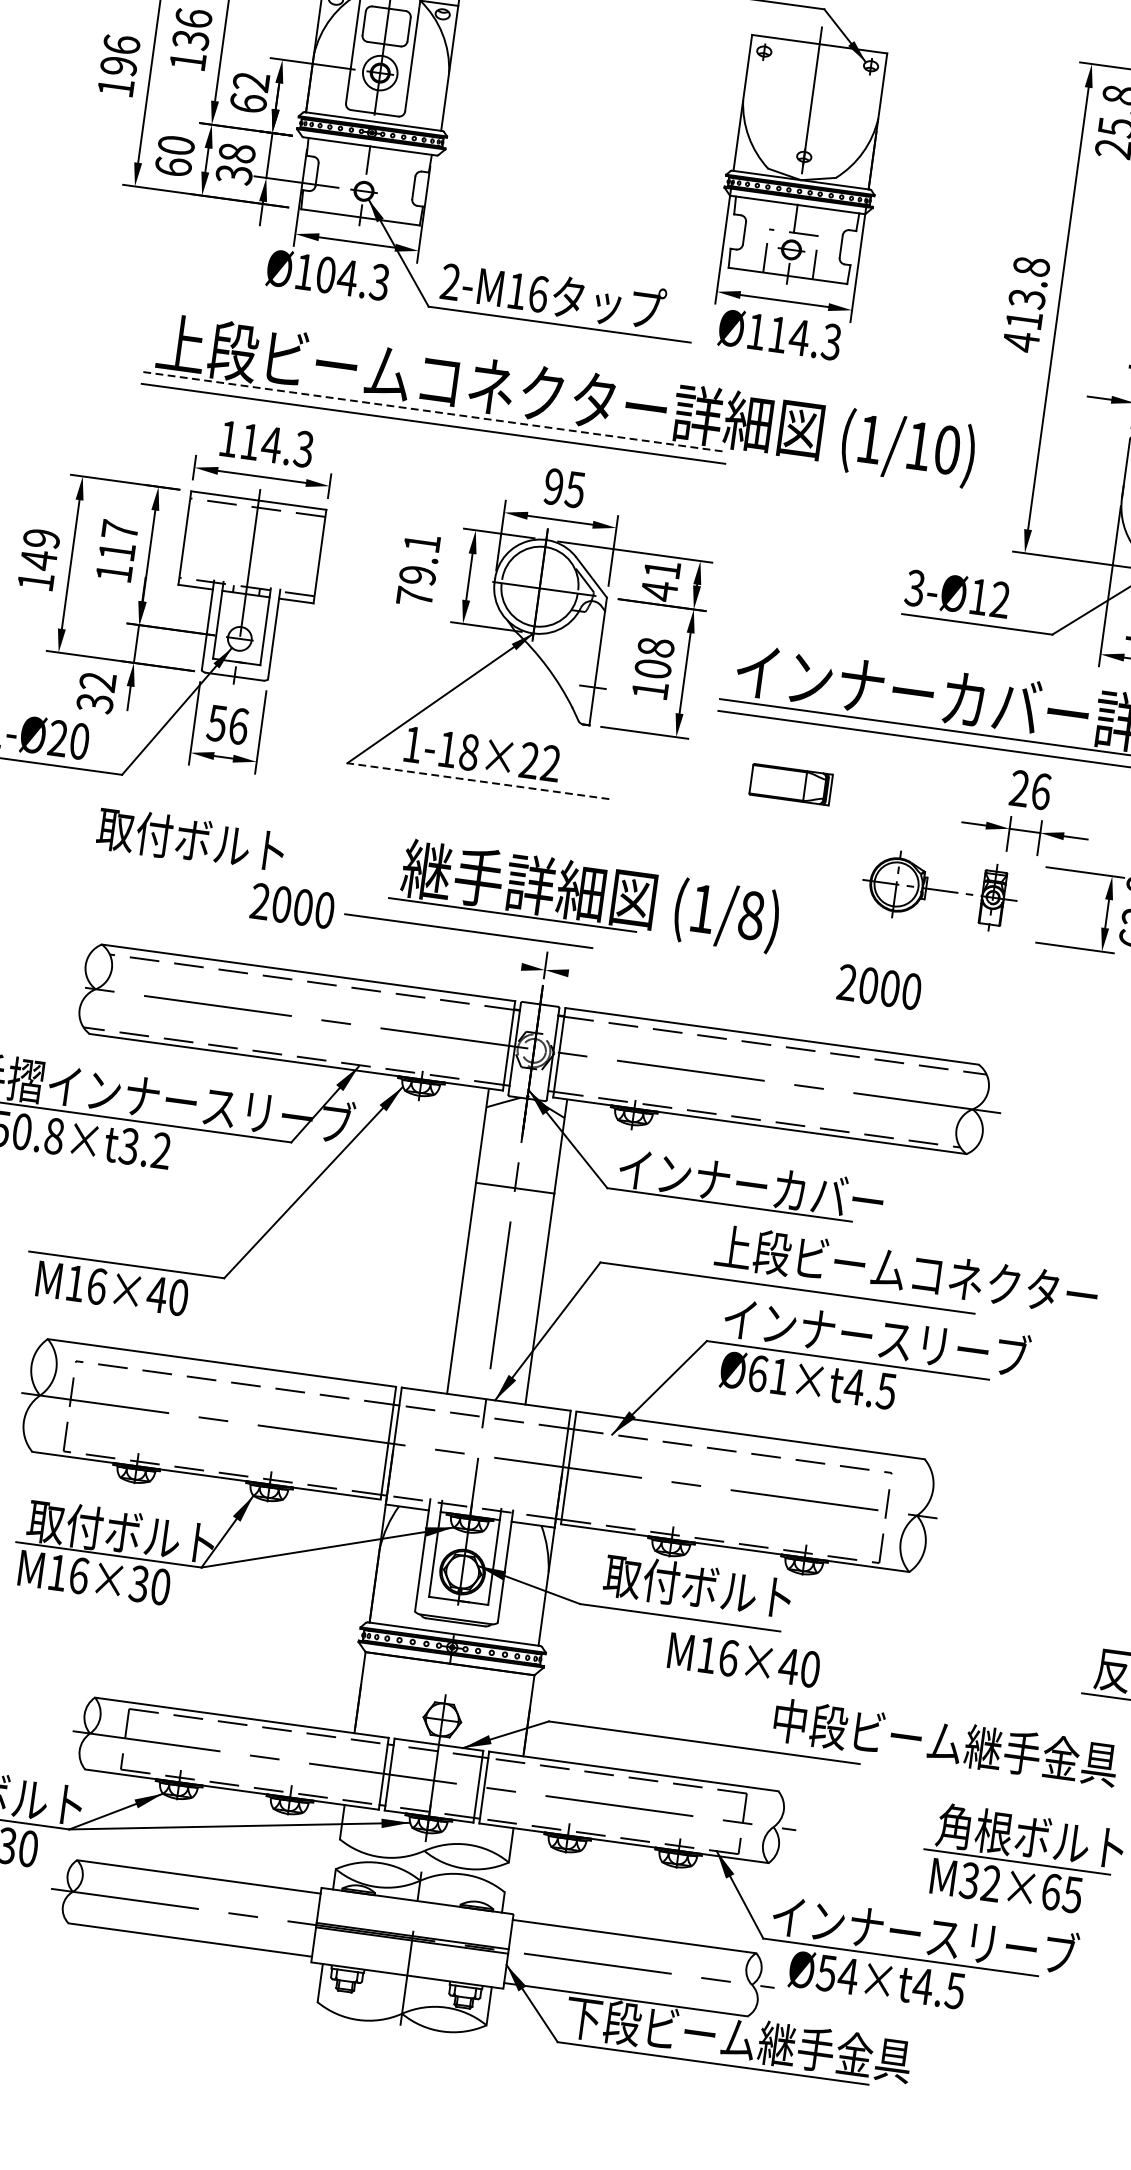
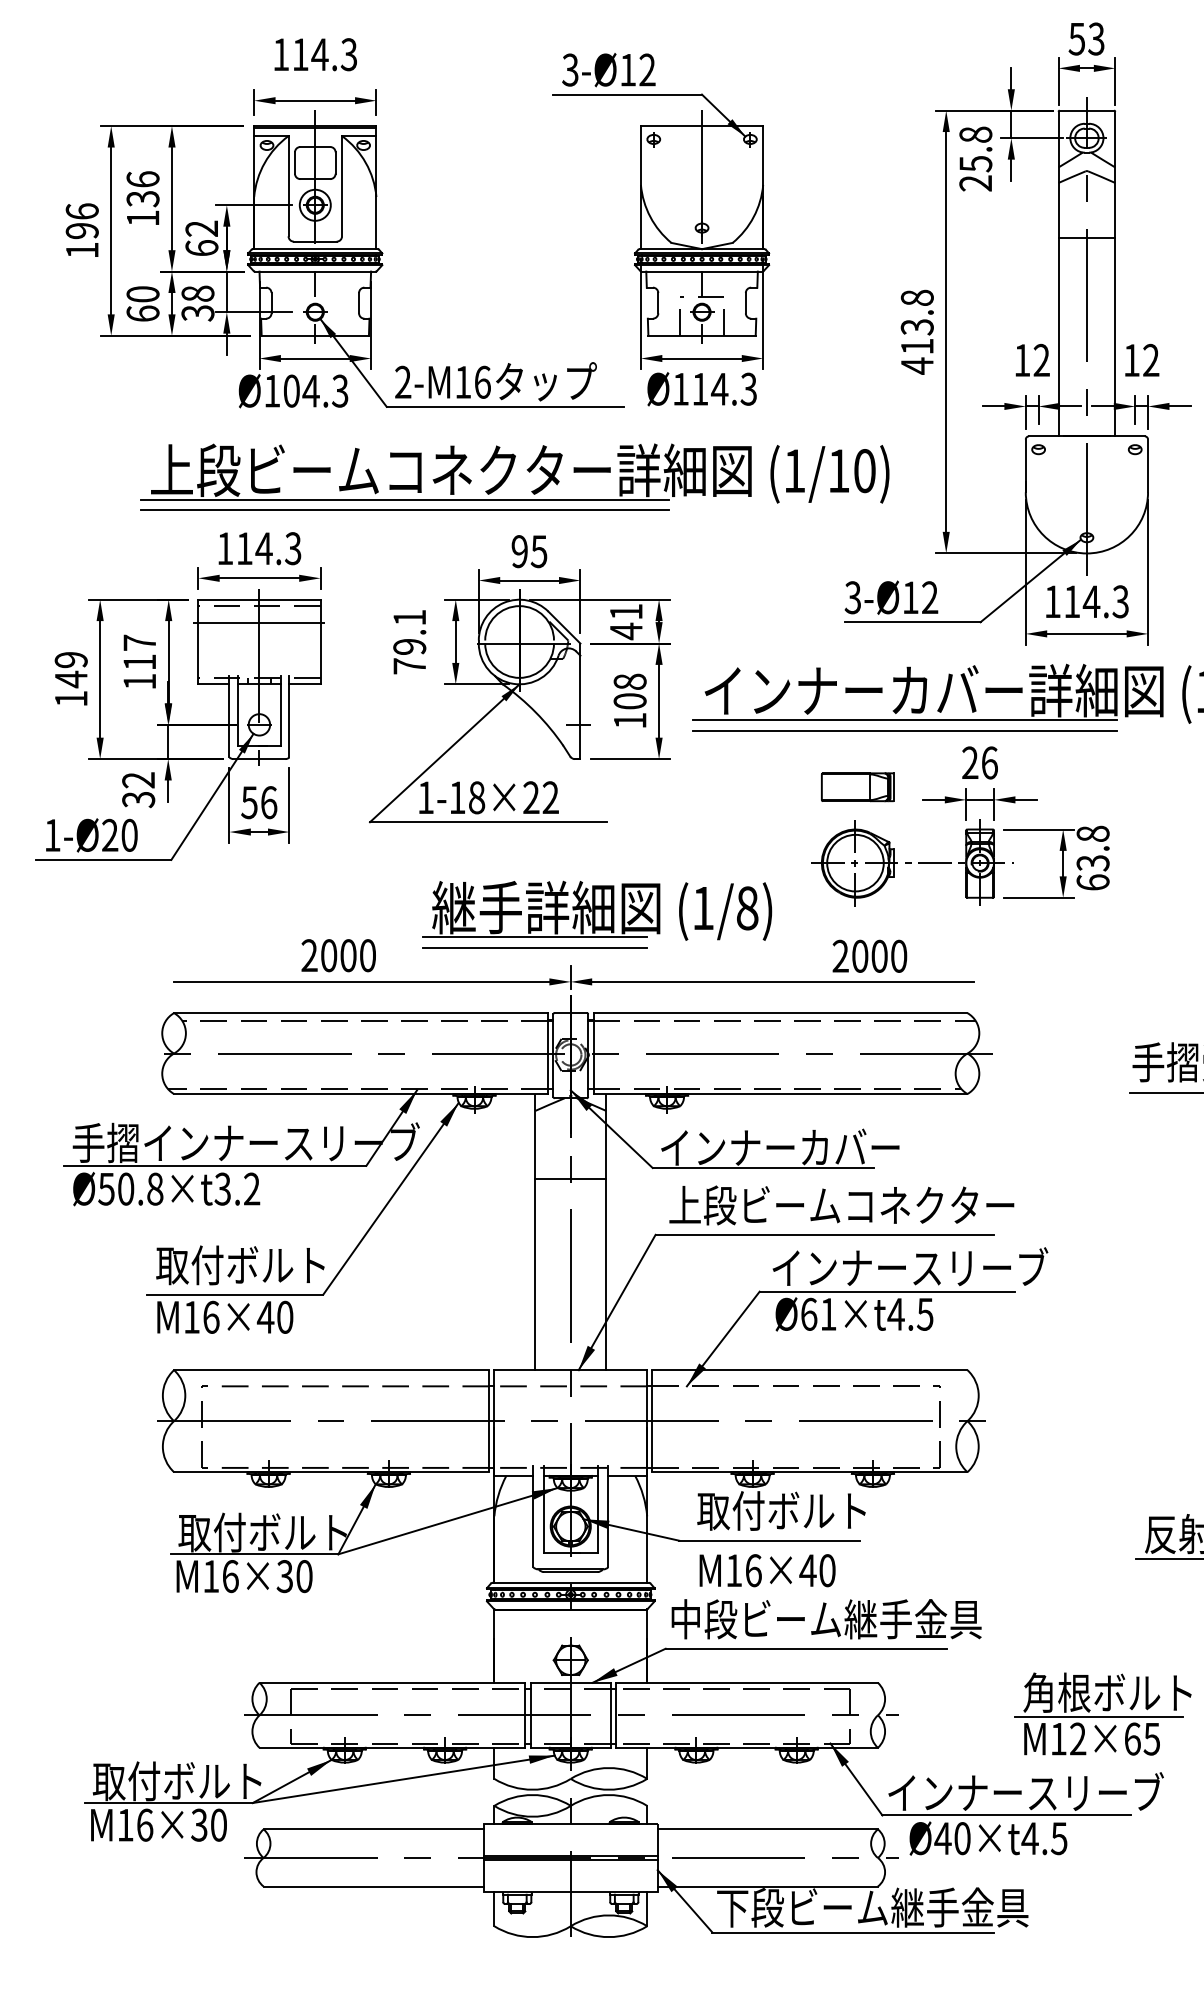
line: (435, 411) -> (405, 499), dashed -> solid
line: (254, 525) -> (258, 622), added
line: (478, 781) -> (488, 822), dashed -> solid
part: (790, 784) -> (857, 787), moved
text: (190, 840) -> (240, 1265), moved
part: (940, 889) -> (912, 862), size x1.43
line: (467, 930) -> (534, 947), moved
line: (316, 938) -> (363, 981), added
line: (775, 1001) -> (779, 981), added
text: (906, 1271) -> (841, 1205), moved
text: (744, 1660) -> (767, 1570), moved
text: (945, 1742) -> (826, 1619), moved
text: (969, 1880) -> (1058, 1738), M32×65 -> M12×65
text: (837, 1974) -> (952, 1838), Ø54×t4.5 -> Ø40×t4.5

